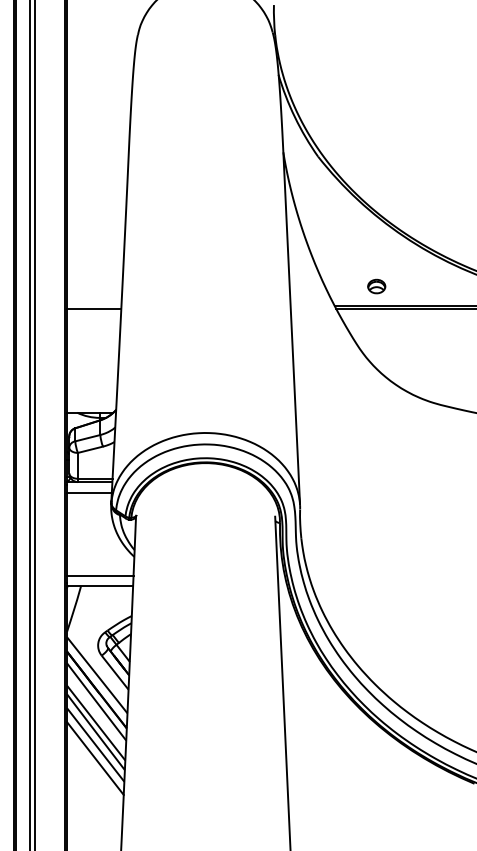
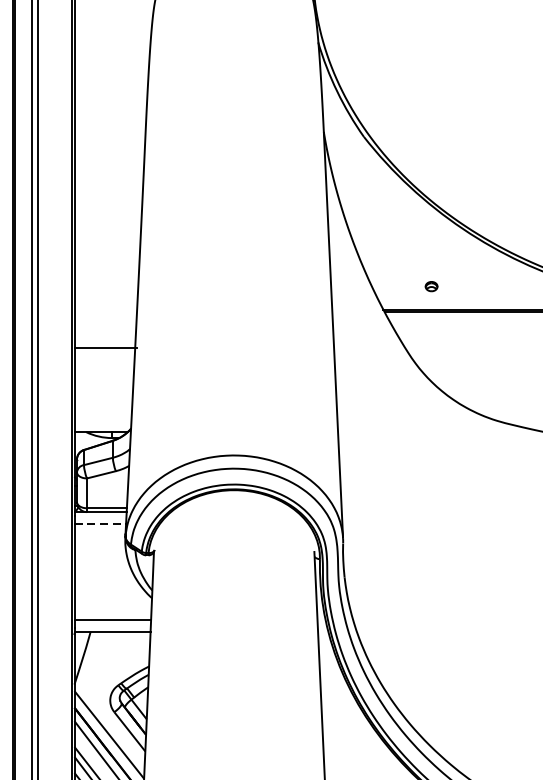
part: (376, 286) -> (431, 286), size x0.6
line: (94, 308) -> (106, 347), moved
line: (89, 492) -> (100, 524), solid -> dashed

